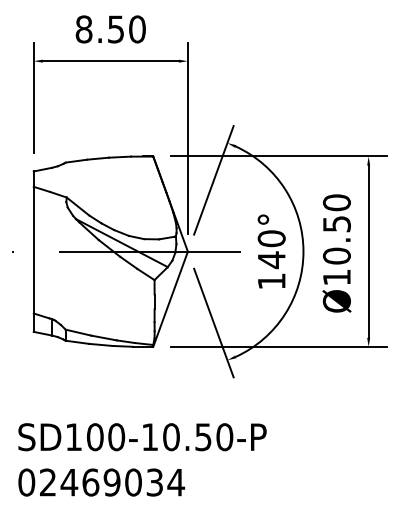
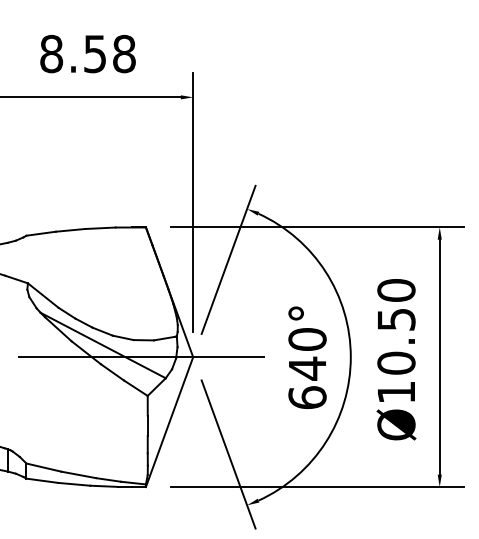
text: (137, 29) -> (124, 54), 8.50 -> 8.58
text: (271, 280) -> (307, 396), 140° -> 640°

